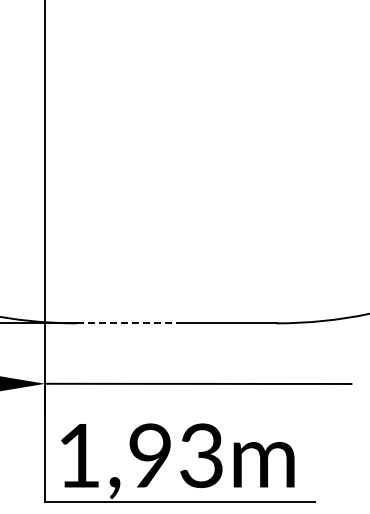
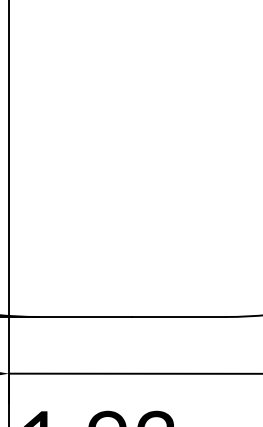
line: (126, 323) -> (85, 317), dashed -> solid

